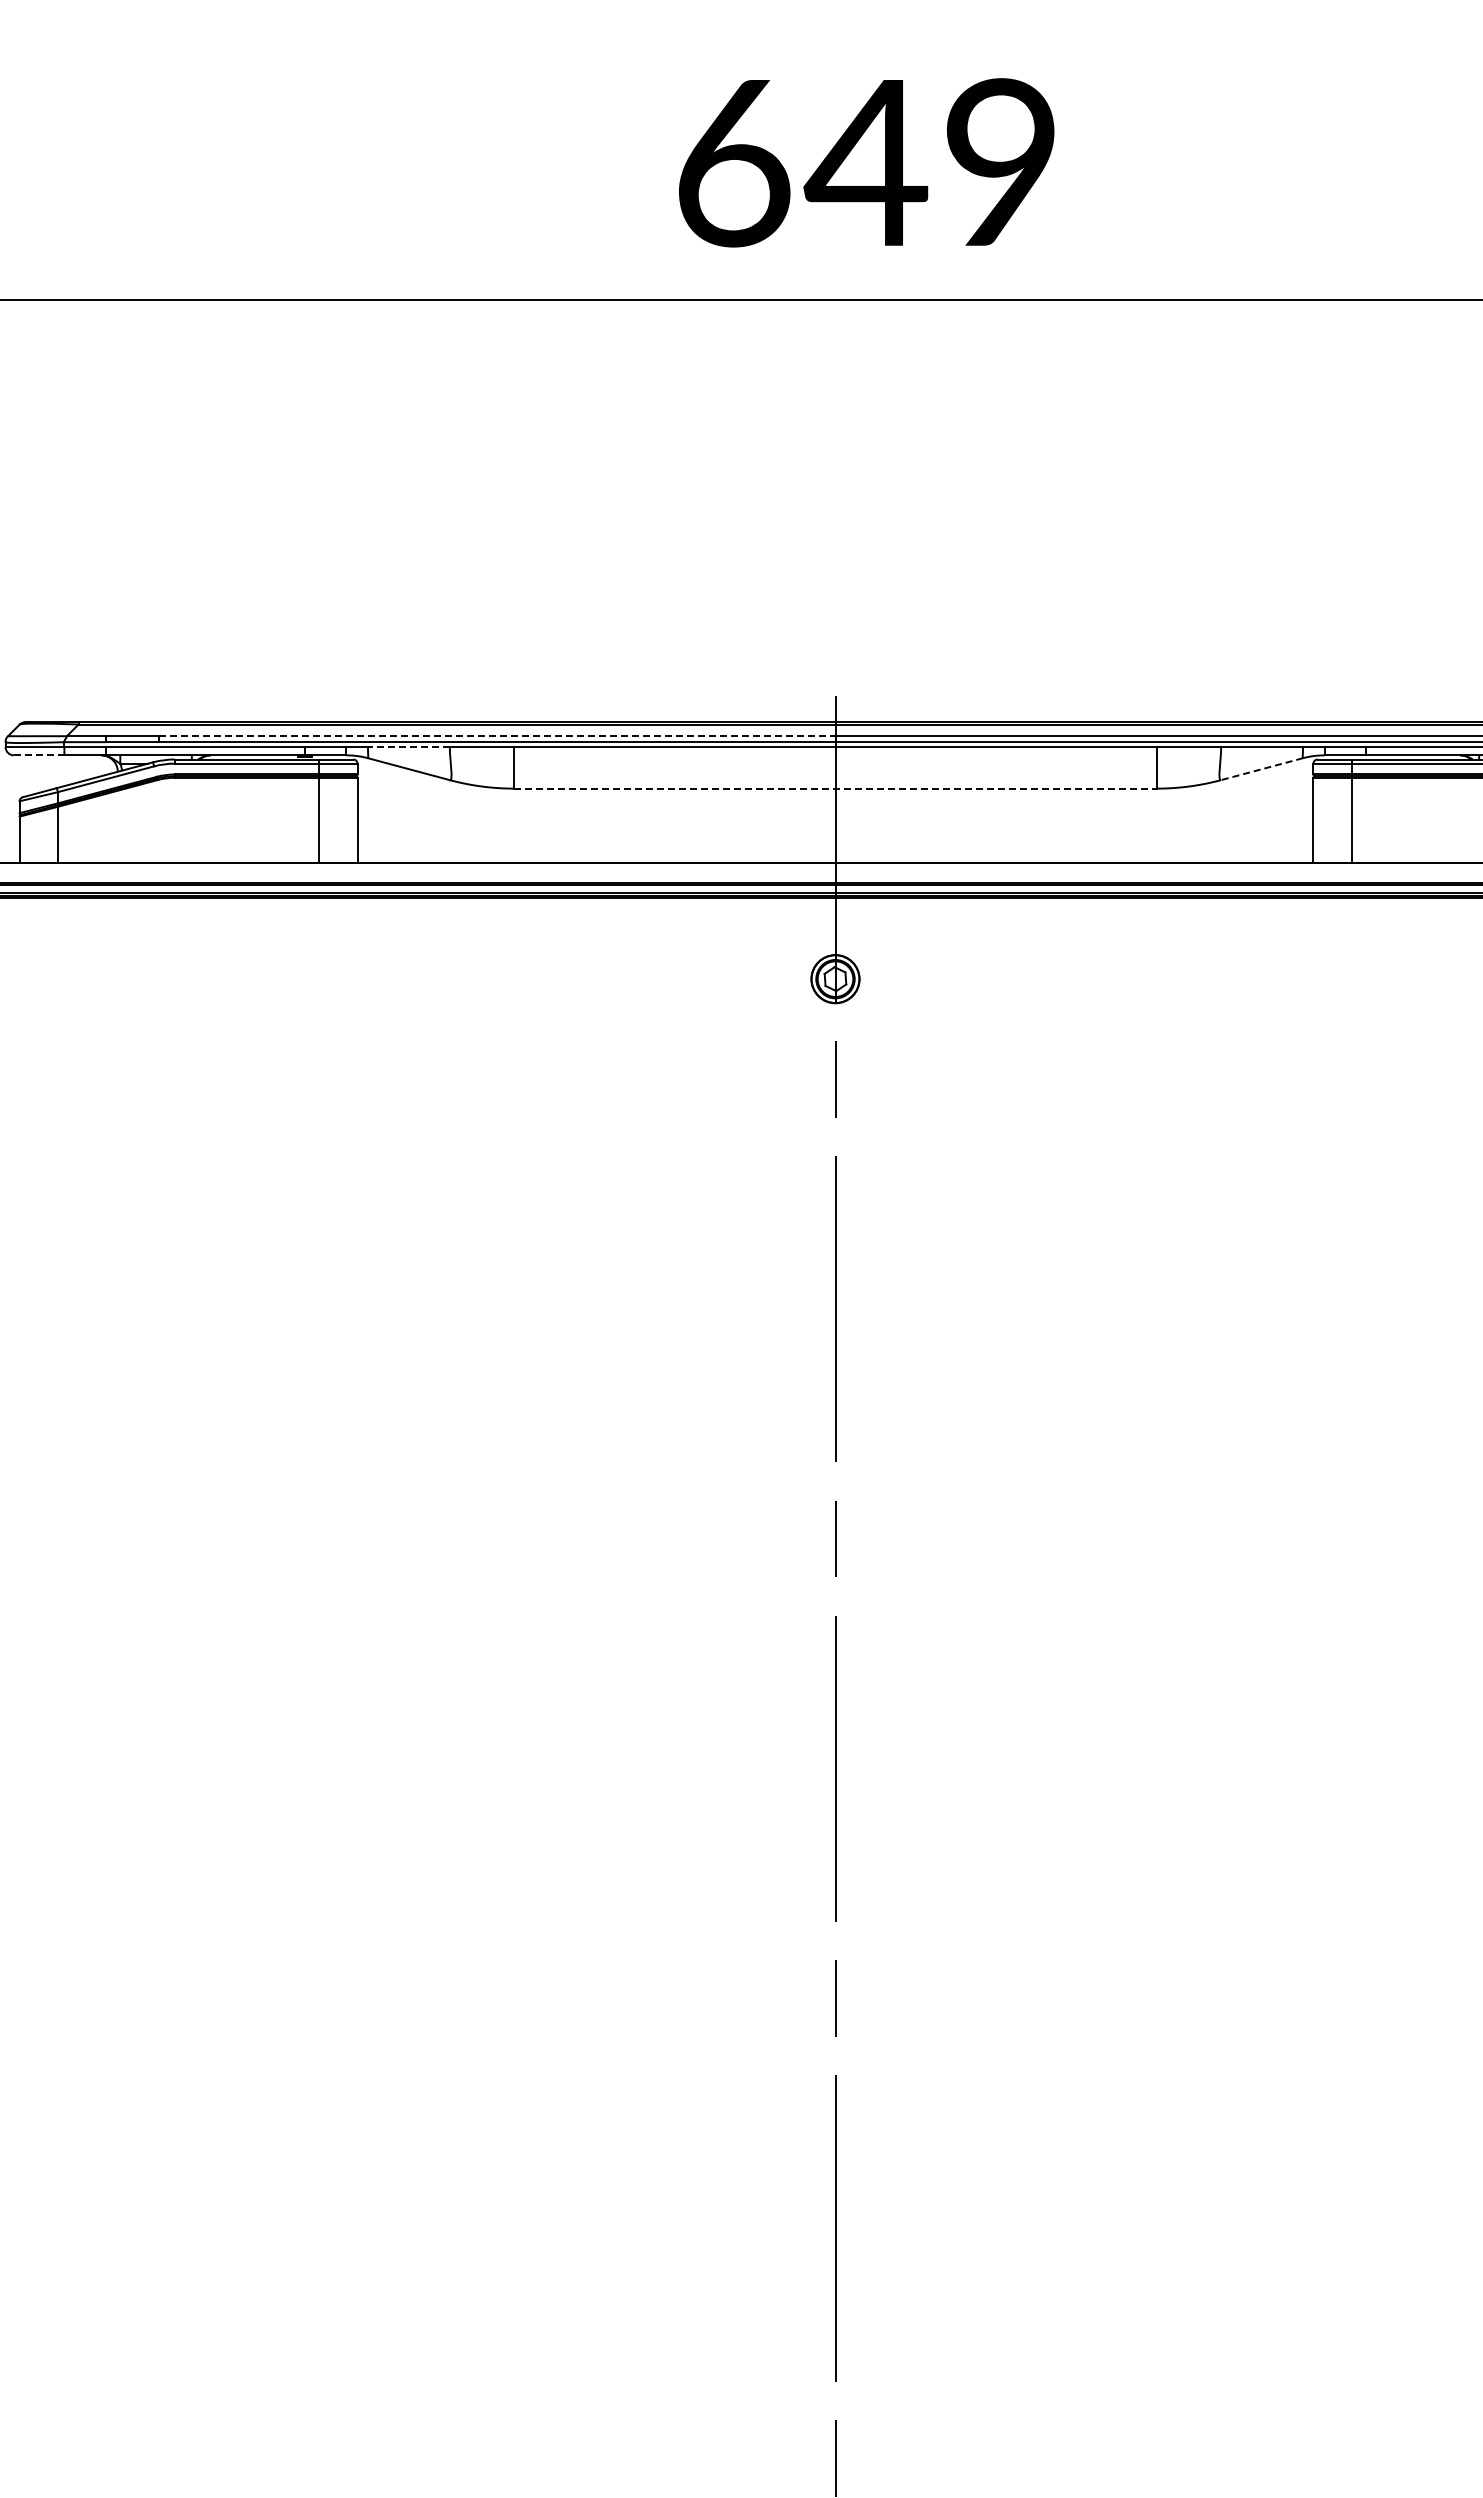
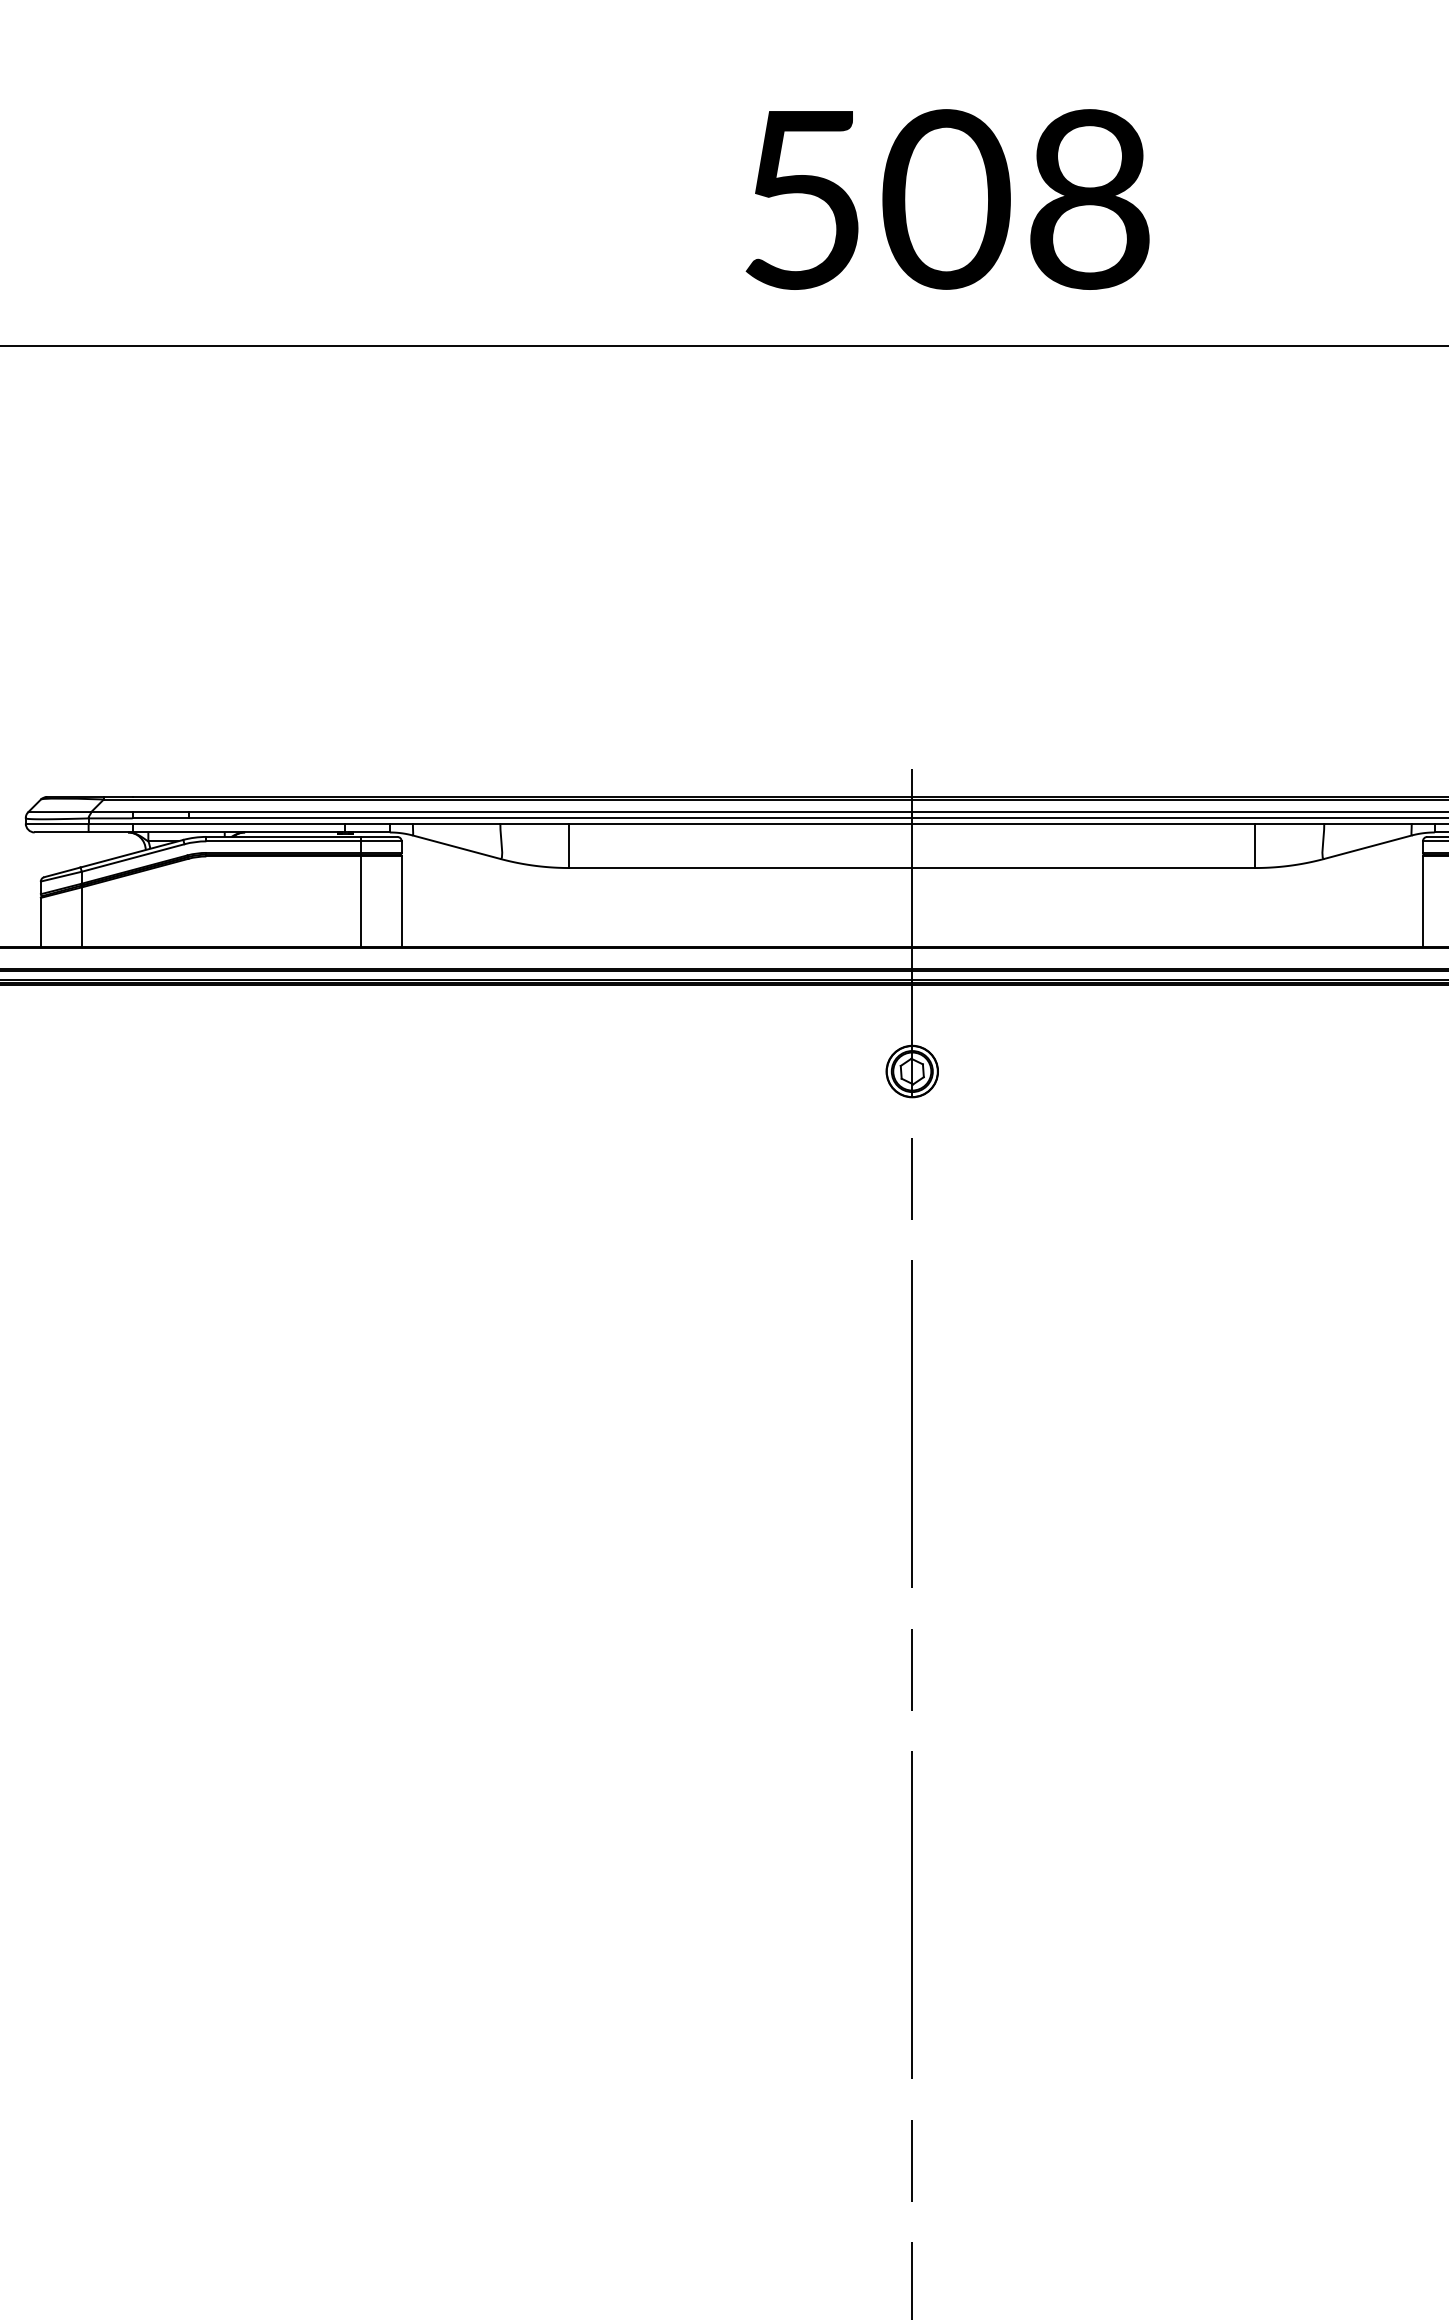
text: (868, 162) -> (947, 199), 649 -> 508
line: (497, 736) -> (551, 812), dashed -> solid
line: (408, 747) -> (456, 824), dashed -> solid
line: (39, 755) -> (62, 832), dashed -> solid
line: (1261, 769) -> (1367, 847), dashed -> solid
line: (835, 788) -> (912, 867), dashed -> solid

